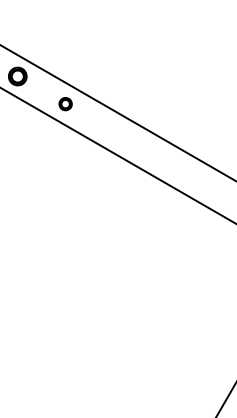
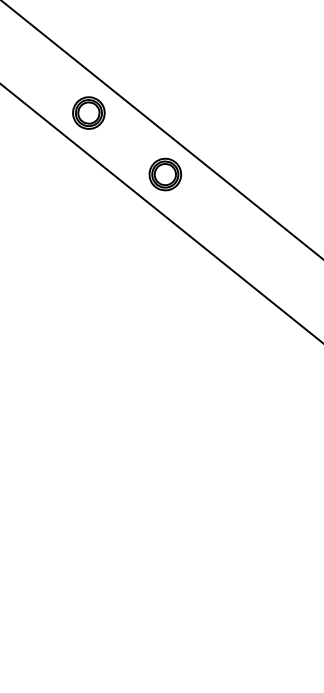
part: (65, 103) -> (165, 173), size x1.43

